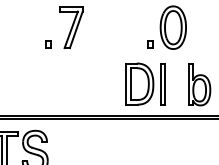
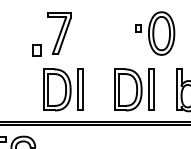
part: (48, 44) -> (36, 50), size x1.6
part: (150, 44) -> (138, 28), moved
part: (74, 83) -> (62, 89), added

